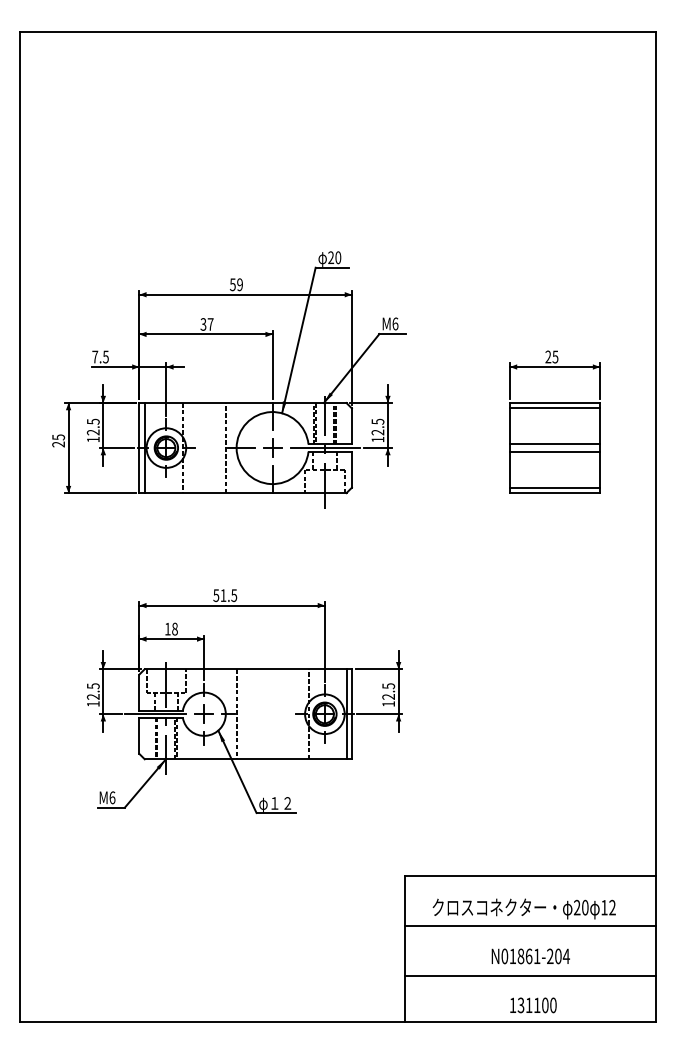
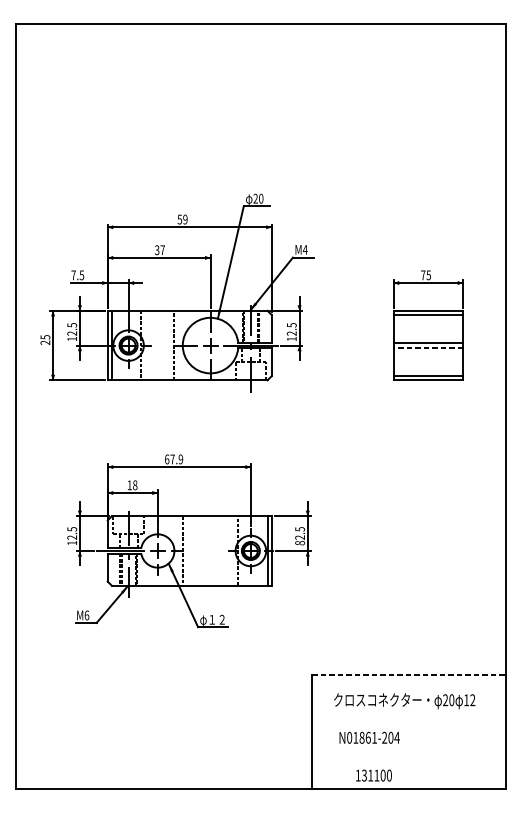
text: (395, 323) -> (305, 249), M6 -> M4
text: (548, 356) -> (423, 274), 25 -> 75
line: (554, 451) -> (428, 348), solid -> dashed
text: (225, 595) -> (174, 459), 51.5 -> 67.9
text: (388, 703) -> (299, 542), 12.5 -> 82.5
line: (530, 875) -> (409, 675), solid -> dashed
line: (529, 926) -> (408, 714), removed
text: (530, 956) -> (369, 737), moved
line: (529, 976) -> (408, 753), removed
text: (533, 1005) -> (374, 775), moved

